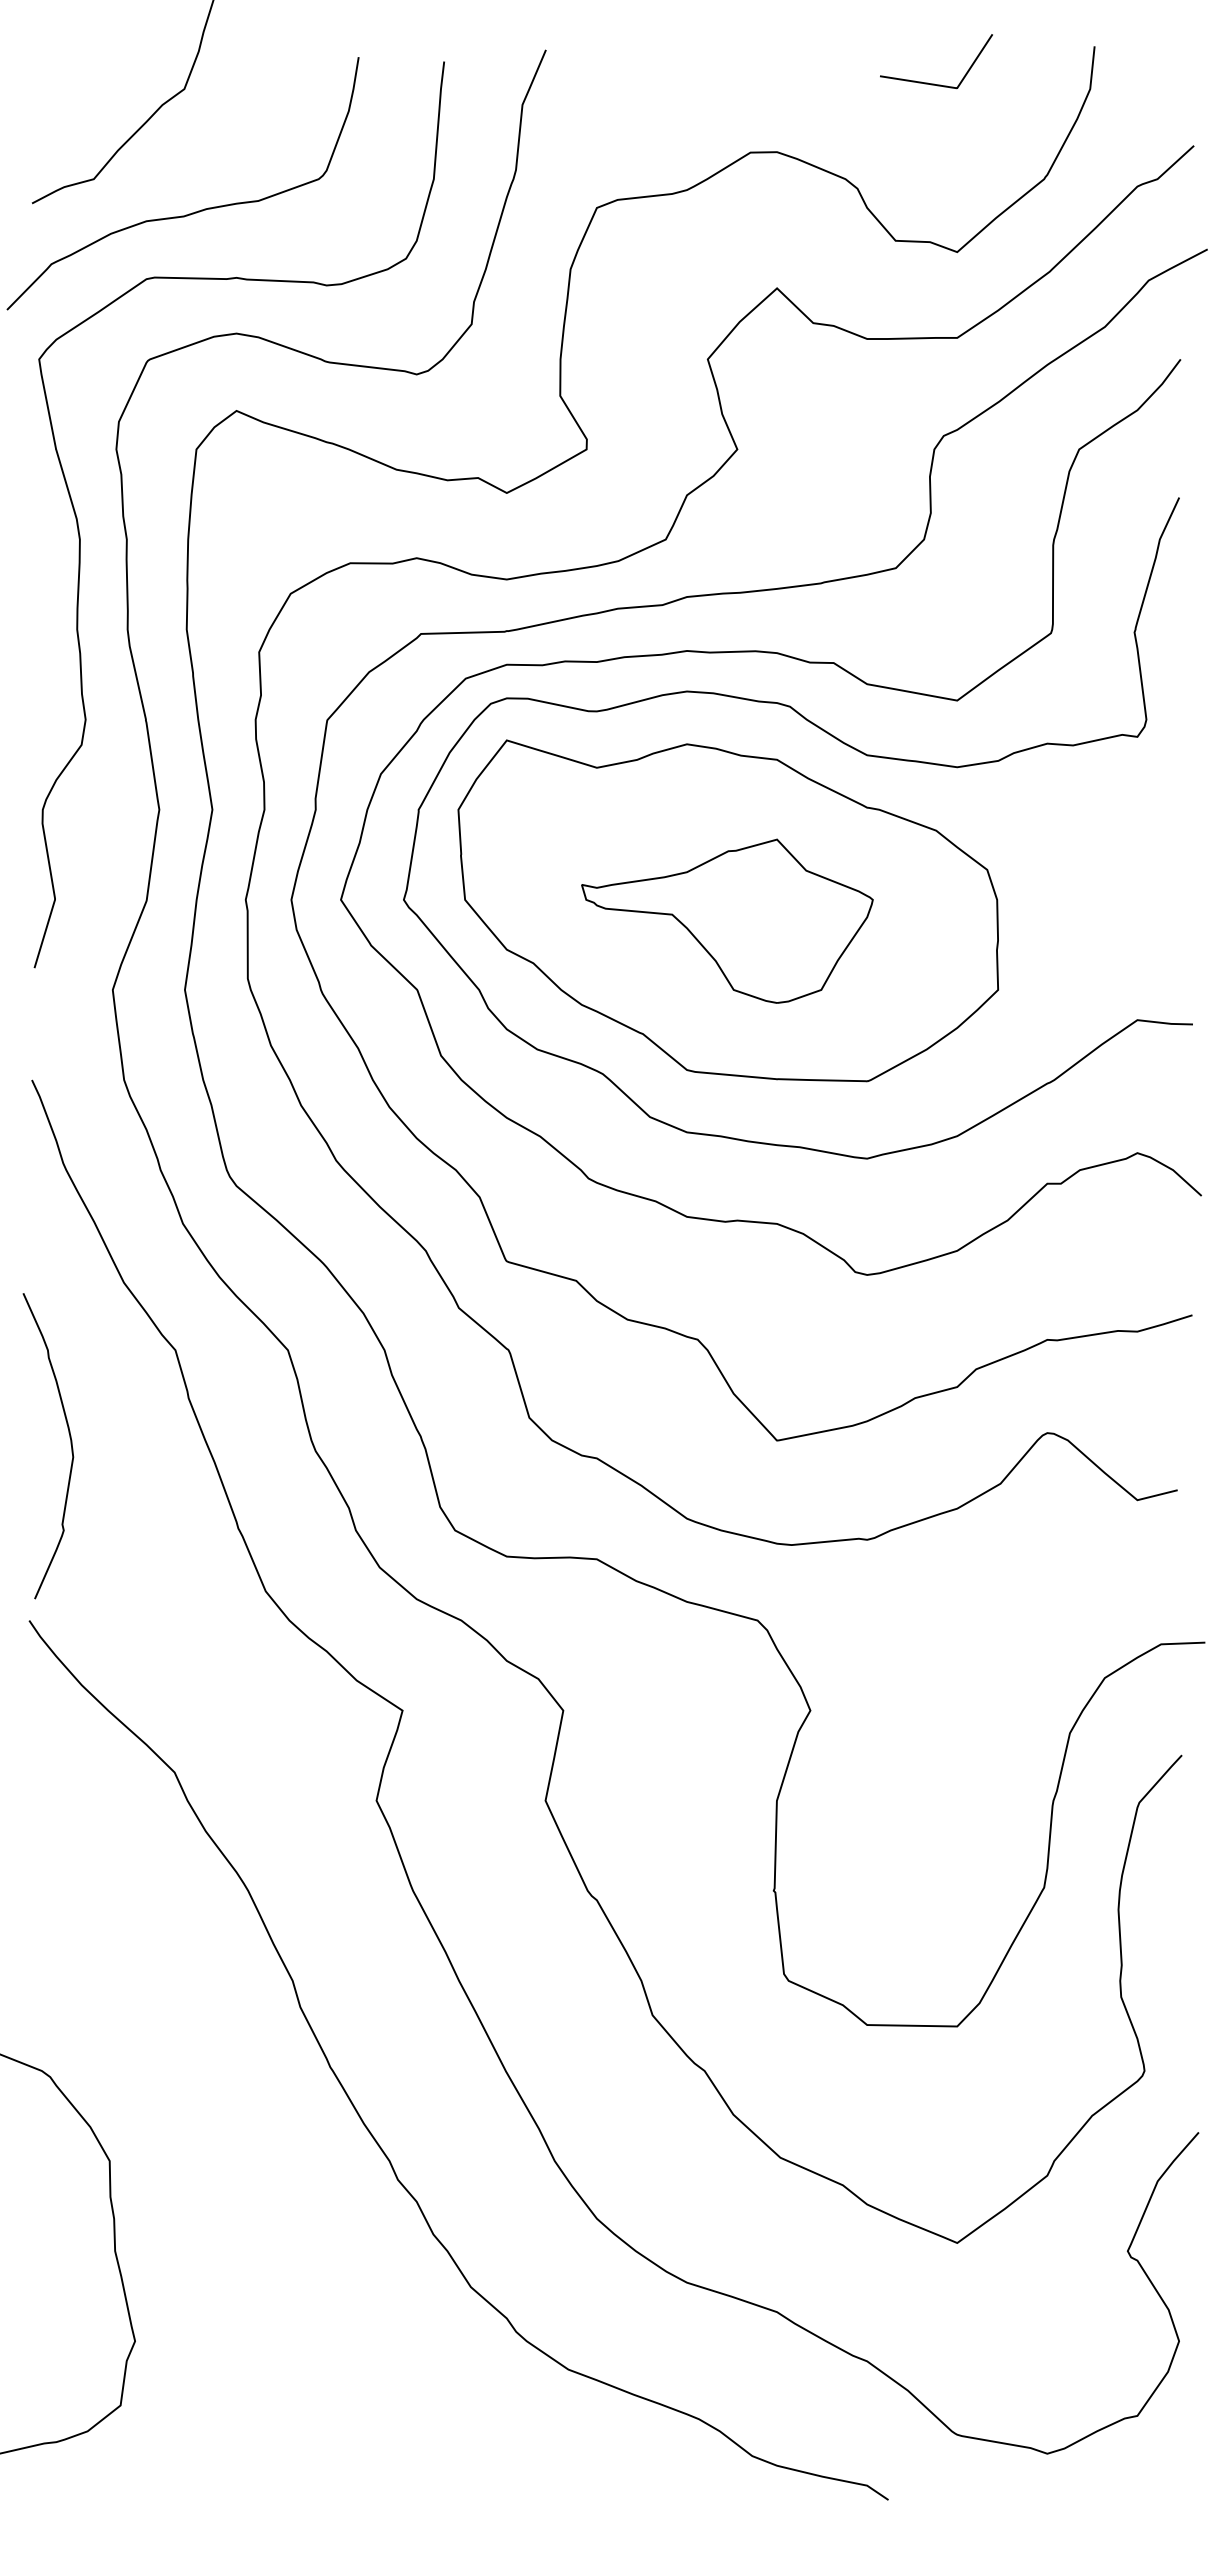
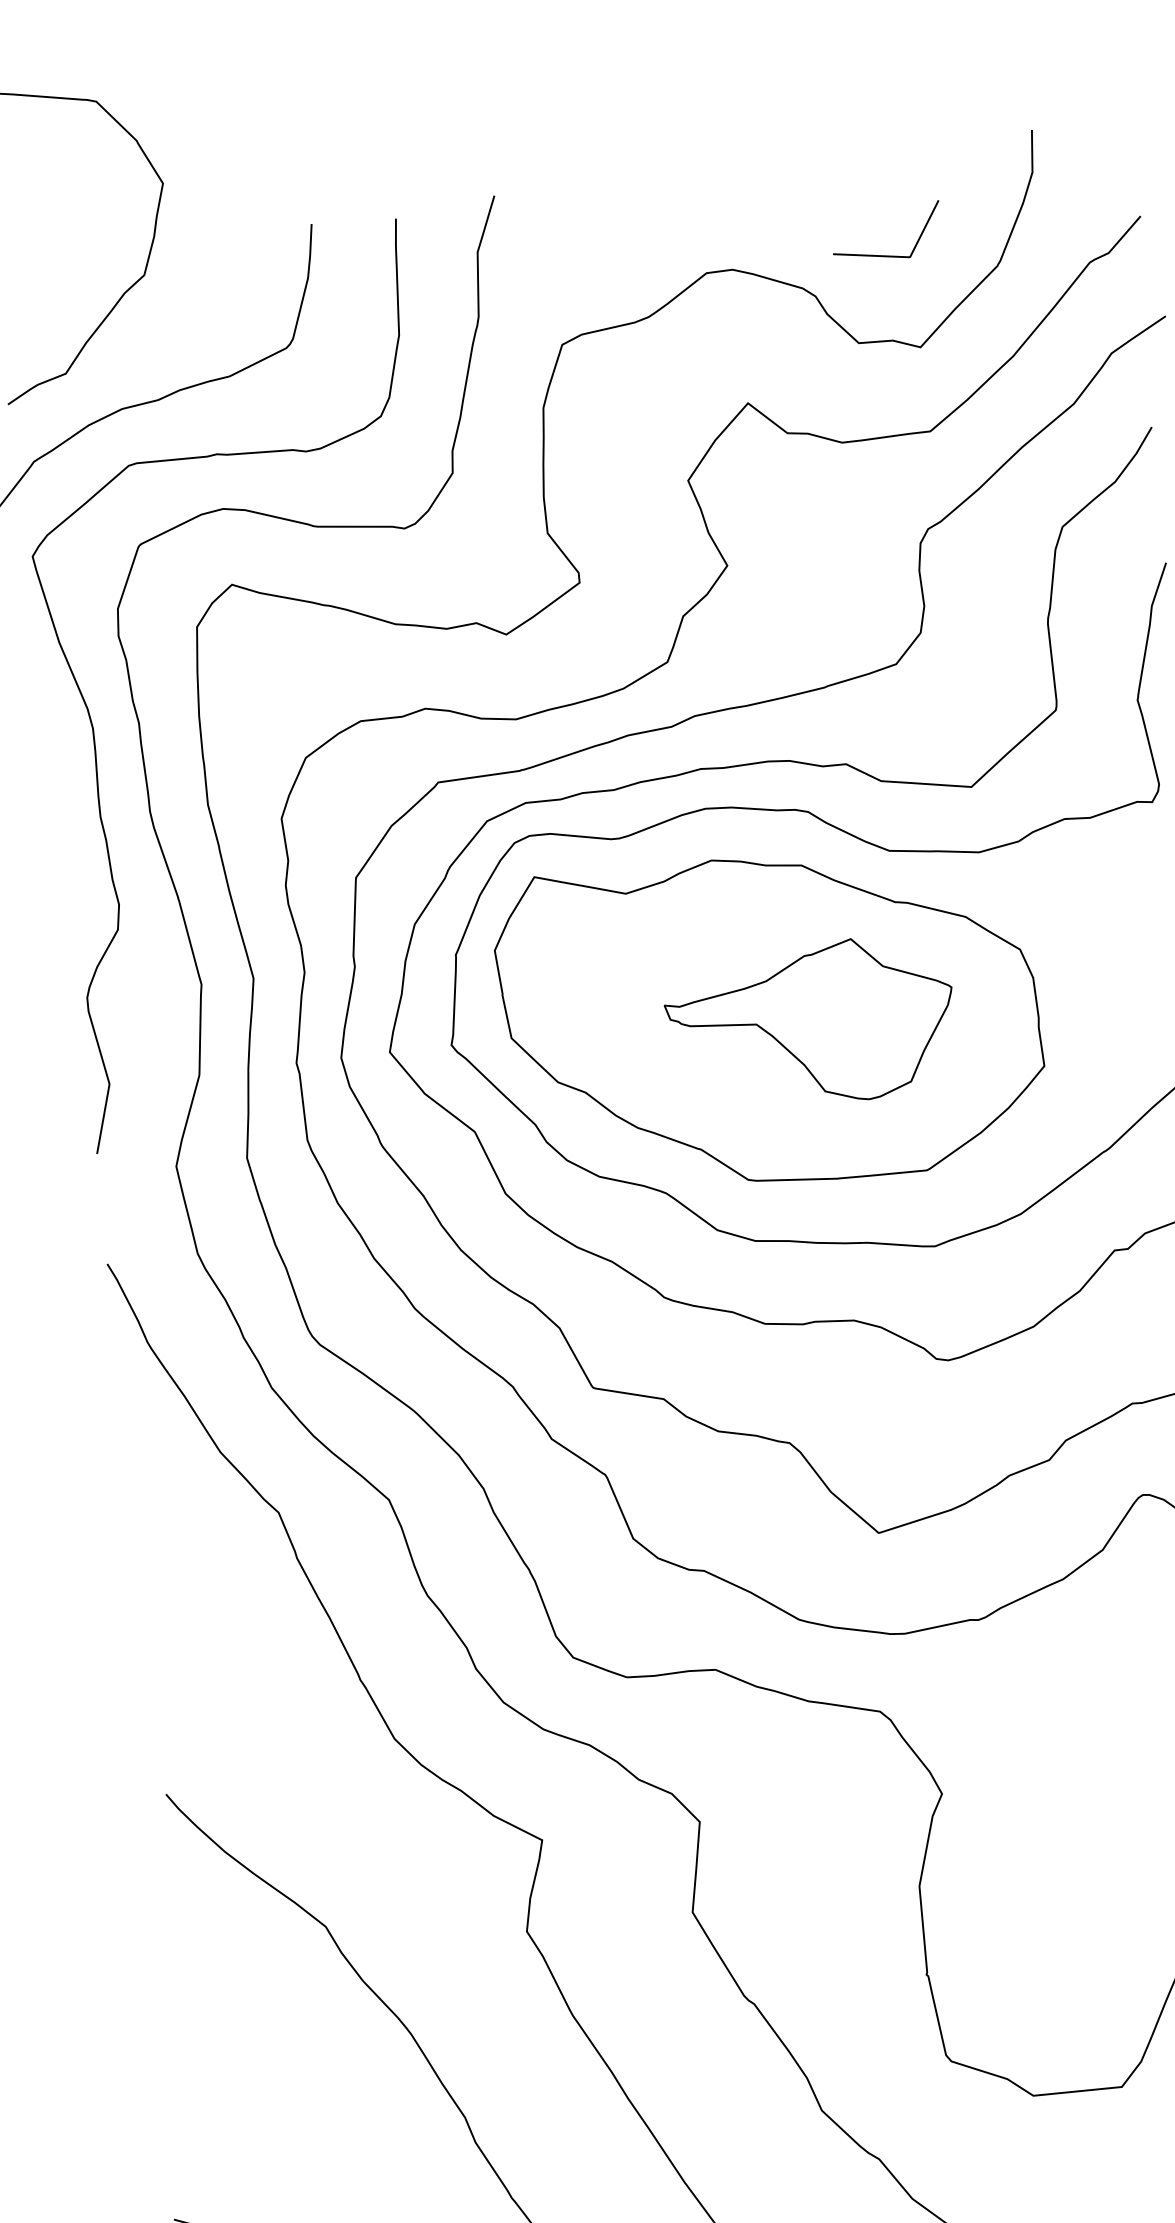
line: (934, 83) -> (887, 255), moved
part: (727, 920) -> (811, 1024), moved
curve: (70, 1444) -> (186, 1616), removed

